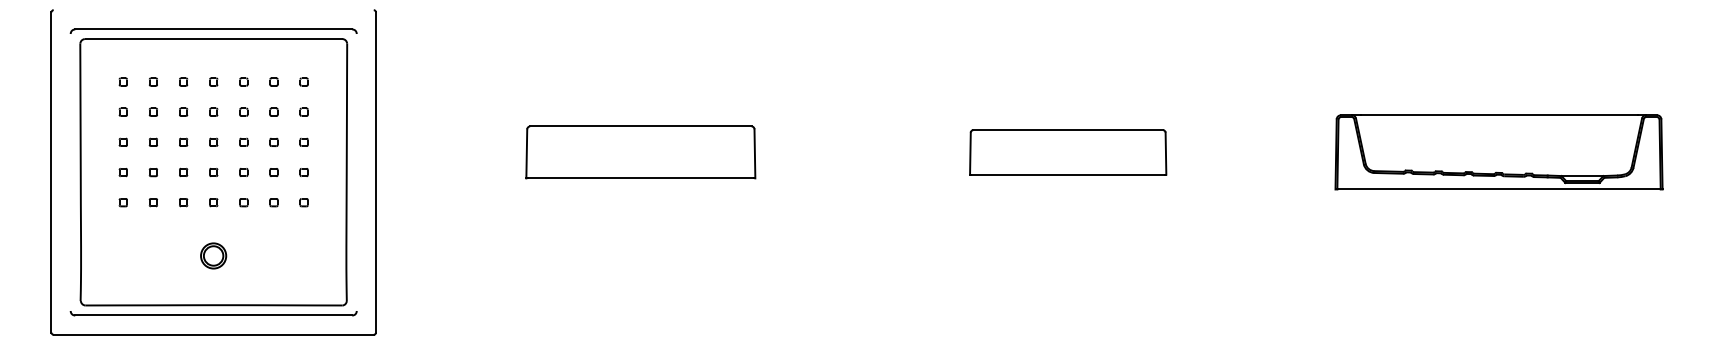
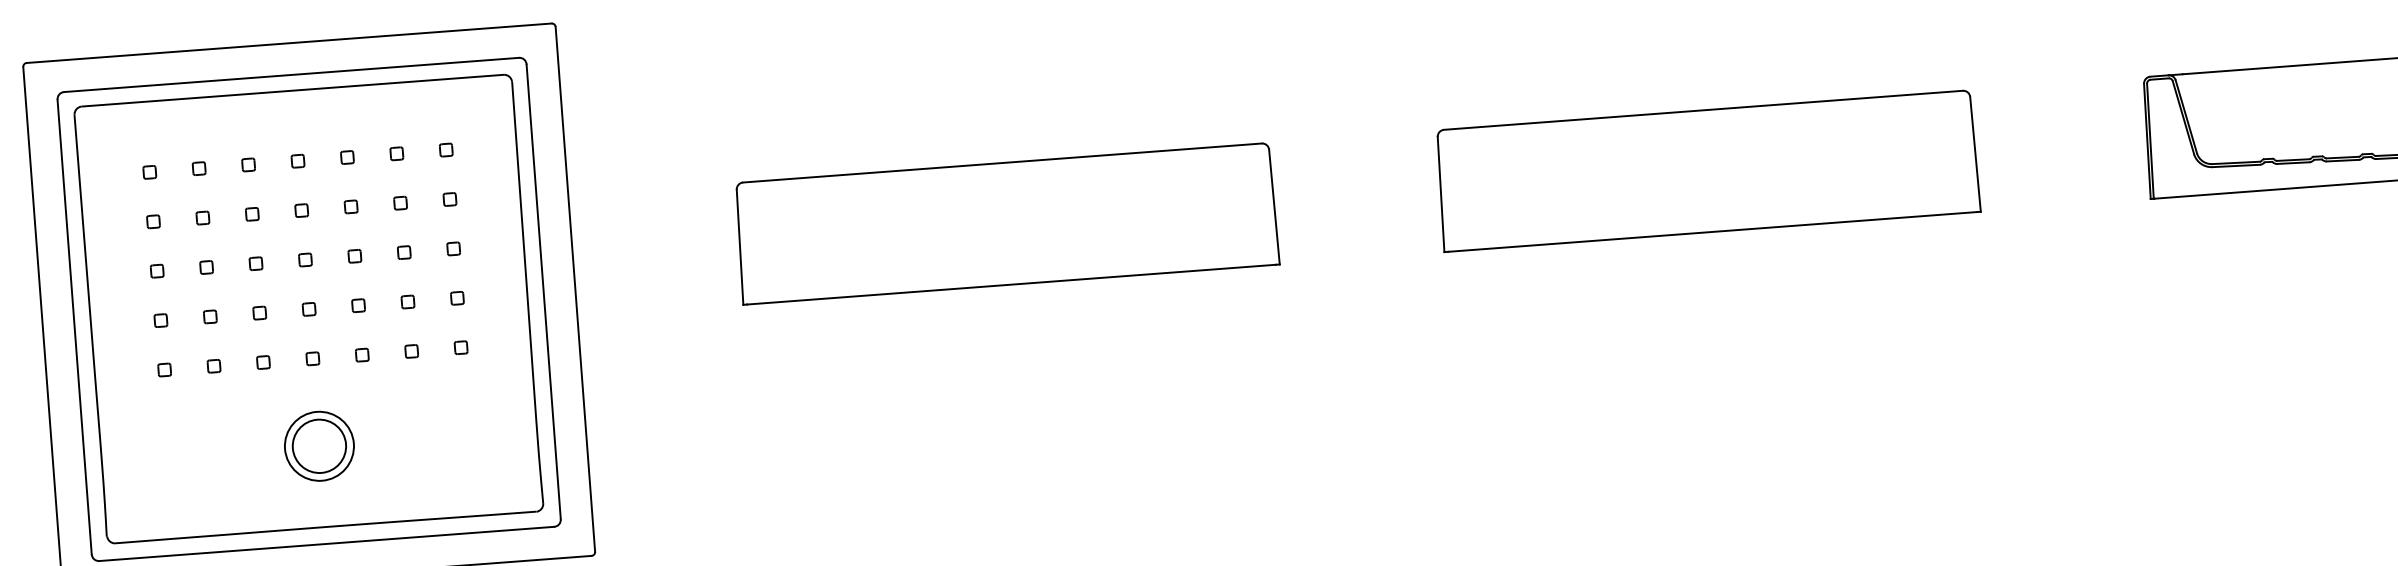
line: (213, 10) -> (288, 43), added
part: (640, 152) -> (1006, 224), size x1.43
part: (1067, 152) -> (1706, 171), size x1.67
line: (70, 172) -> (74, 327), added
line: (356, 172) -> (543, 291), added
part: (213, 255) -> (319, 445), size x1.67

